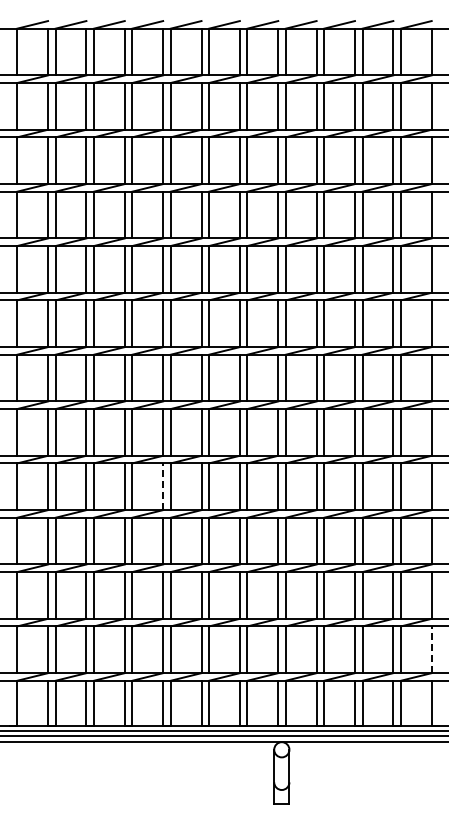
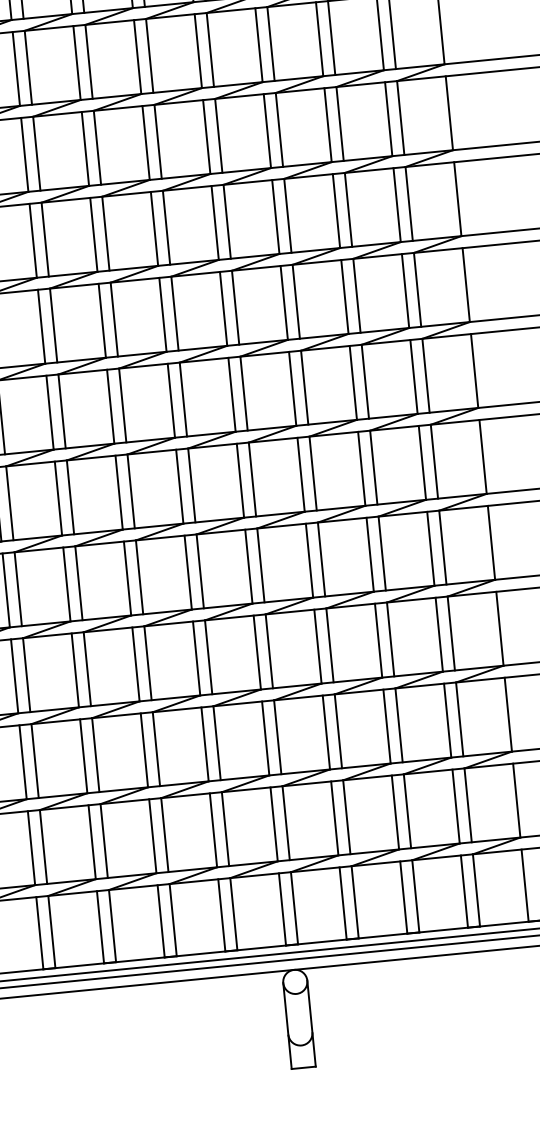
line: (163, 486) -> (67, 583), dashed -> solid
line: (431, 649) -> (516, 800), dashed -> solid

